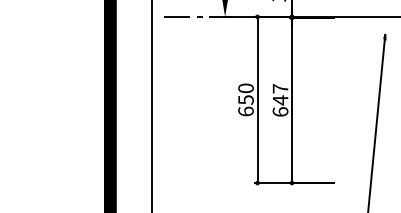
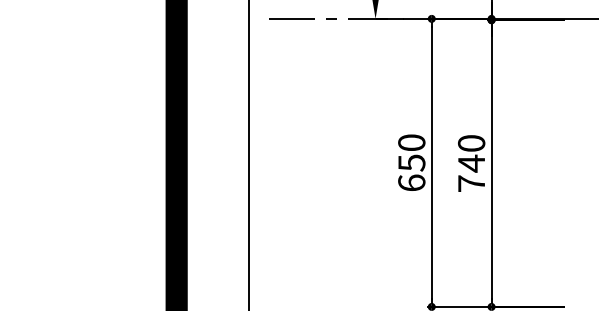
text: (280, 100) -> (471, 163), 647 -> 740

